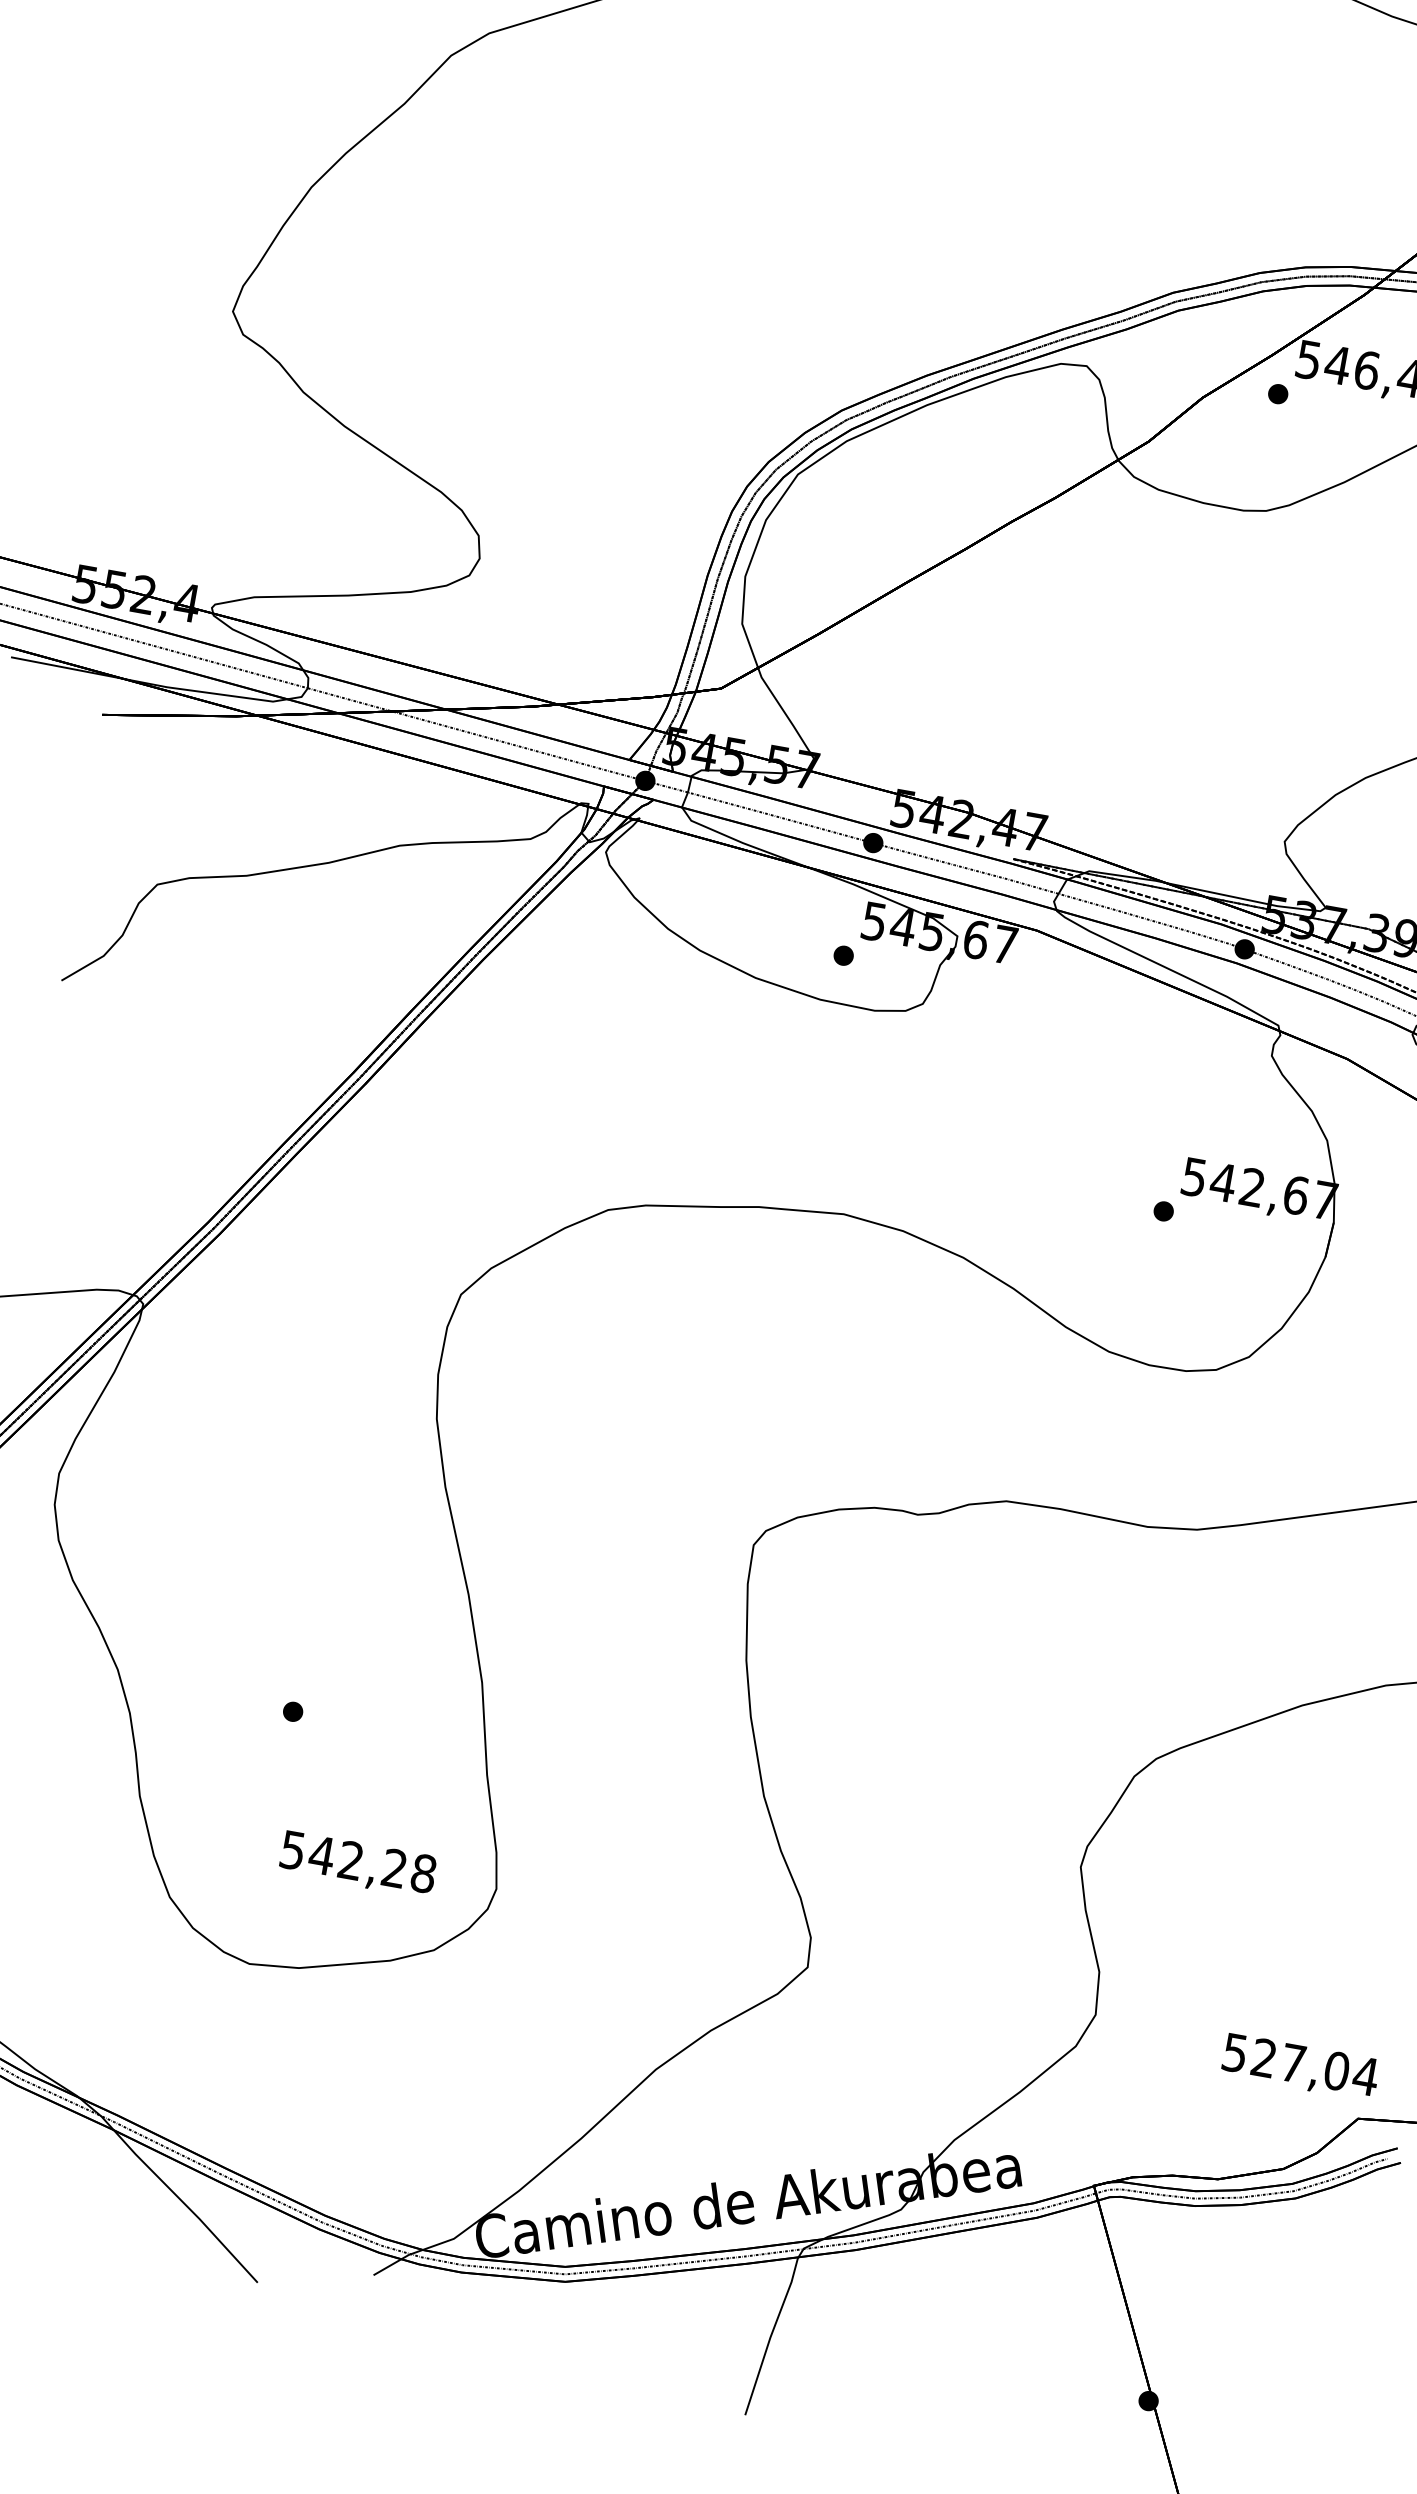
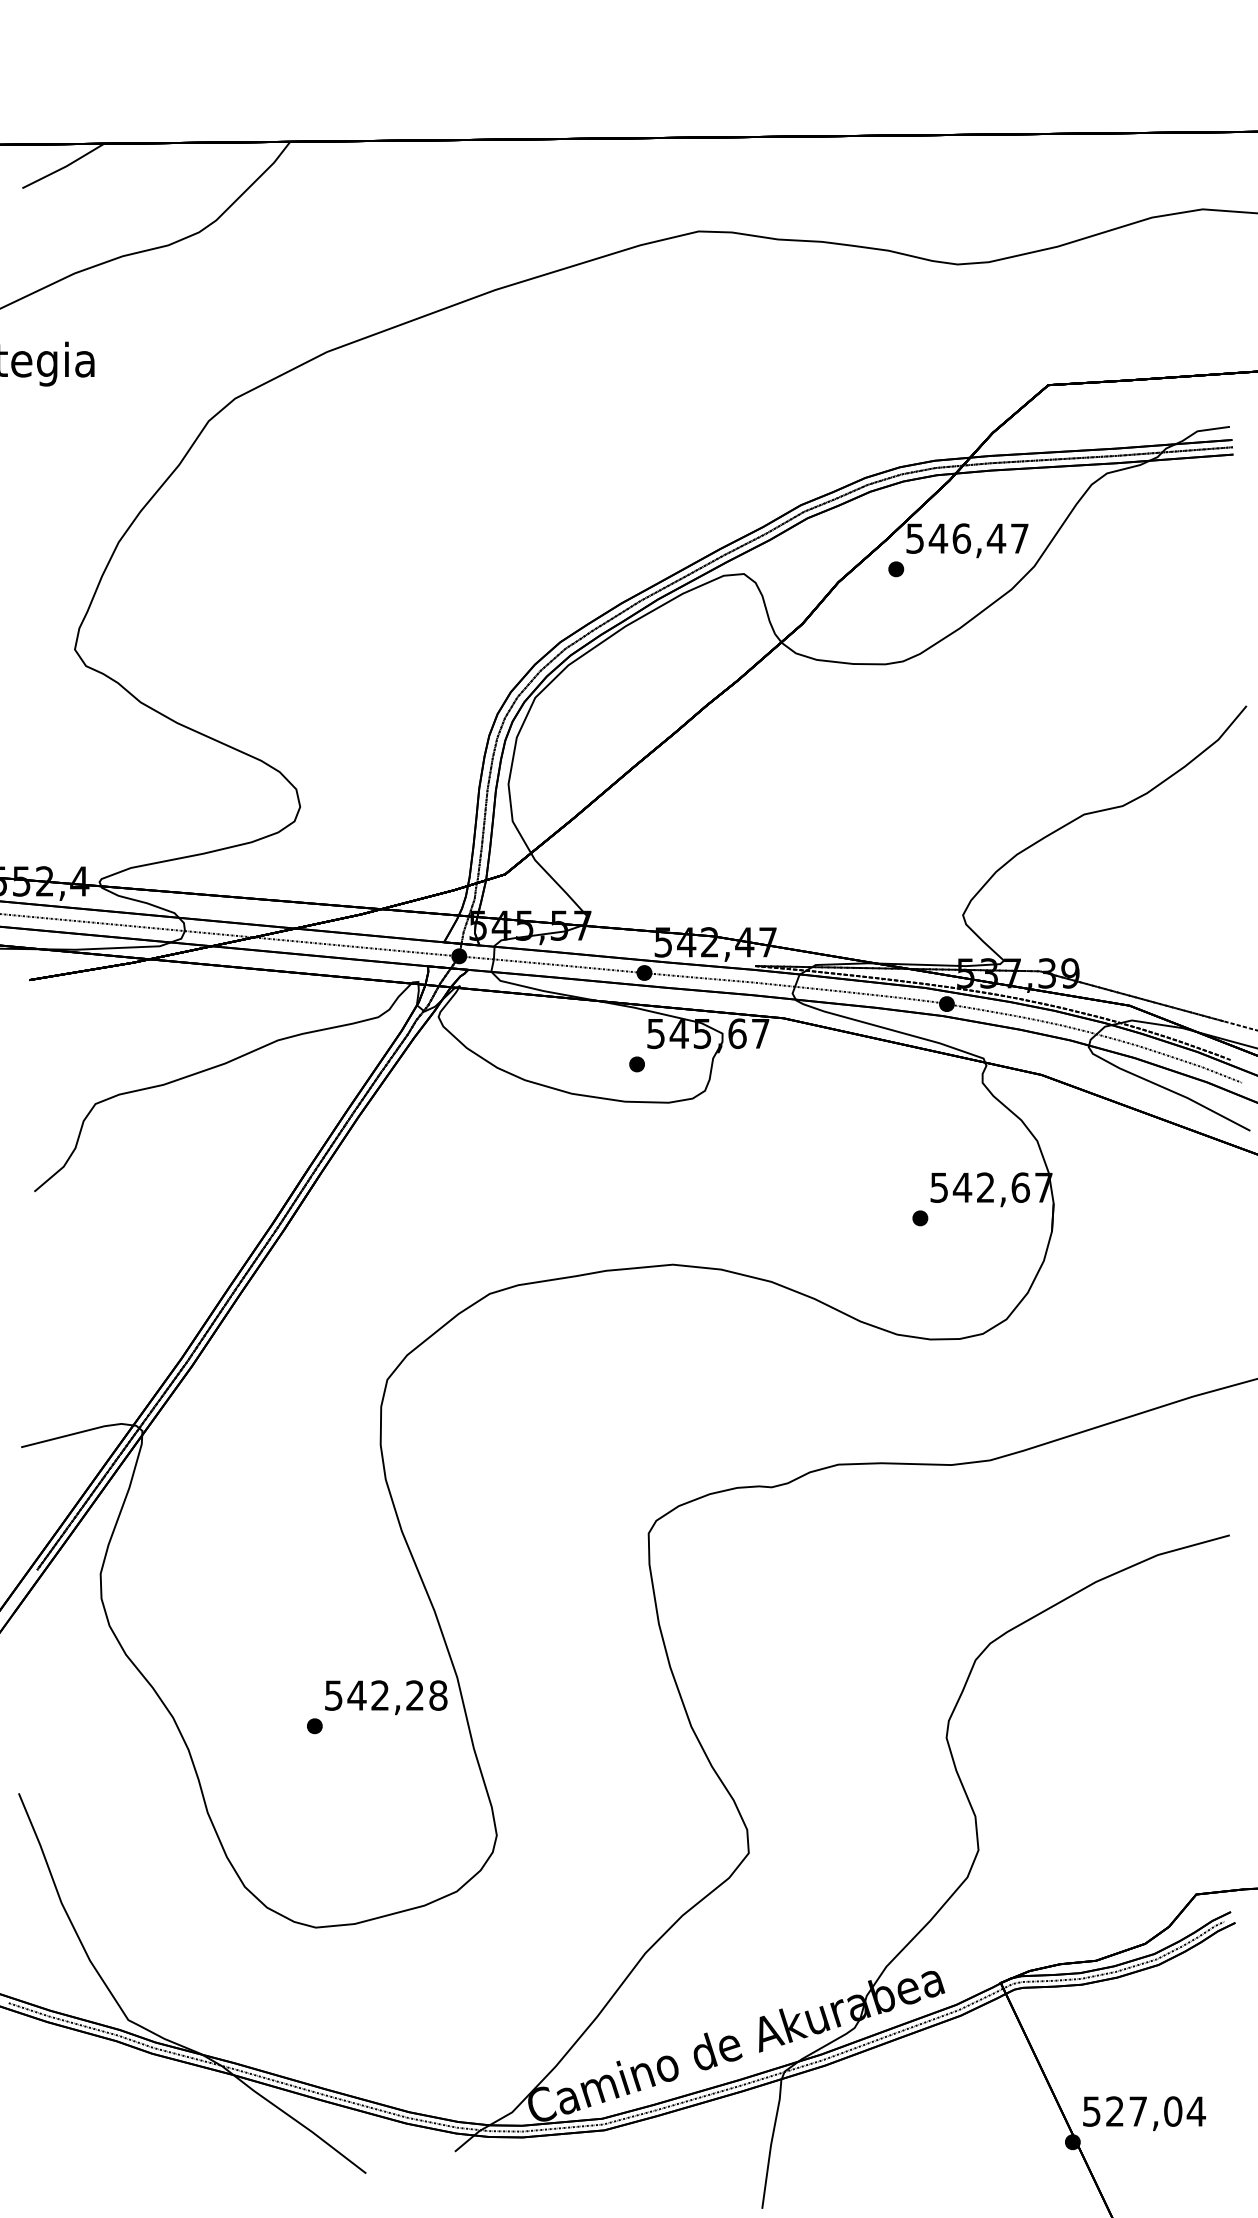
text: (358, 1864) -> (386, 1697), moved
text: (1300, 2067) -> (1144, 2113), moved

